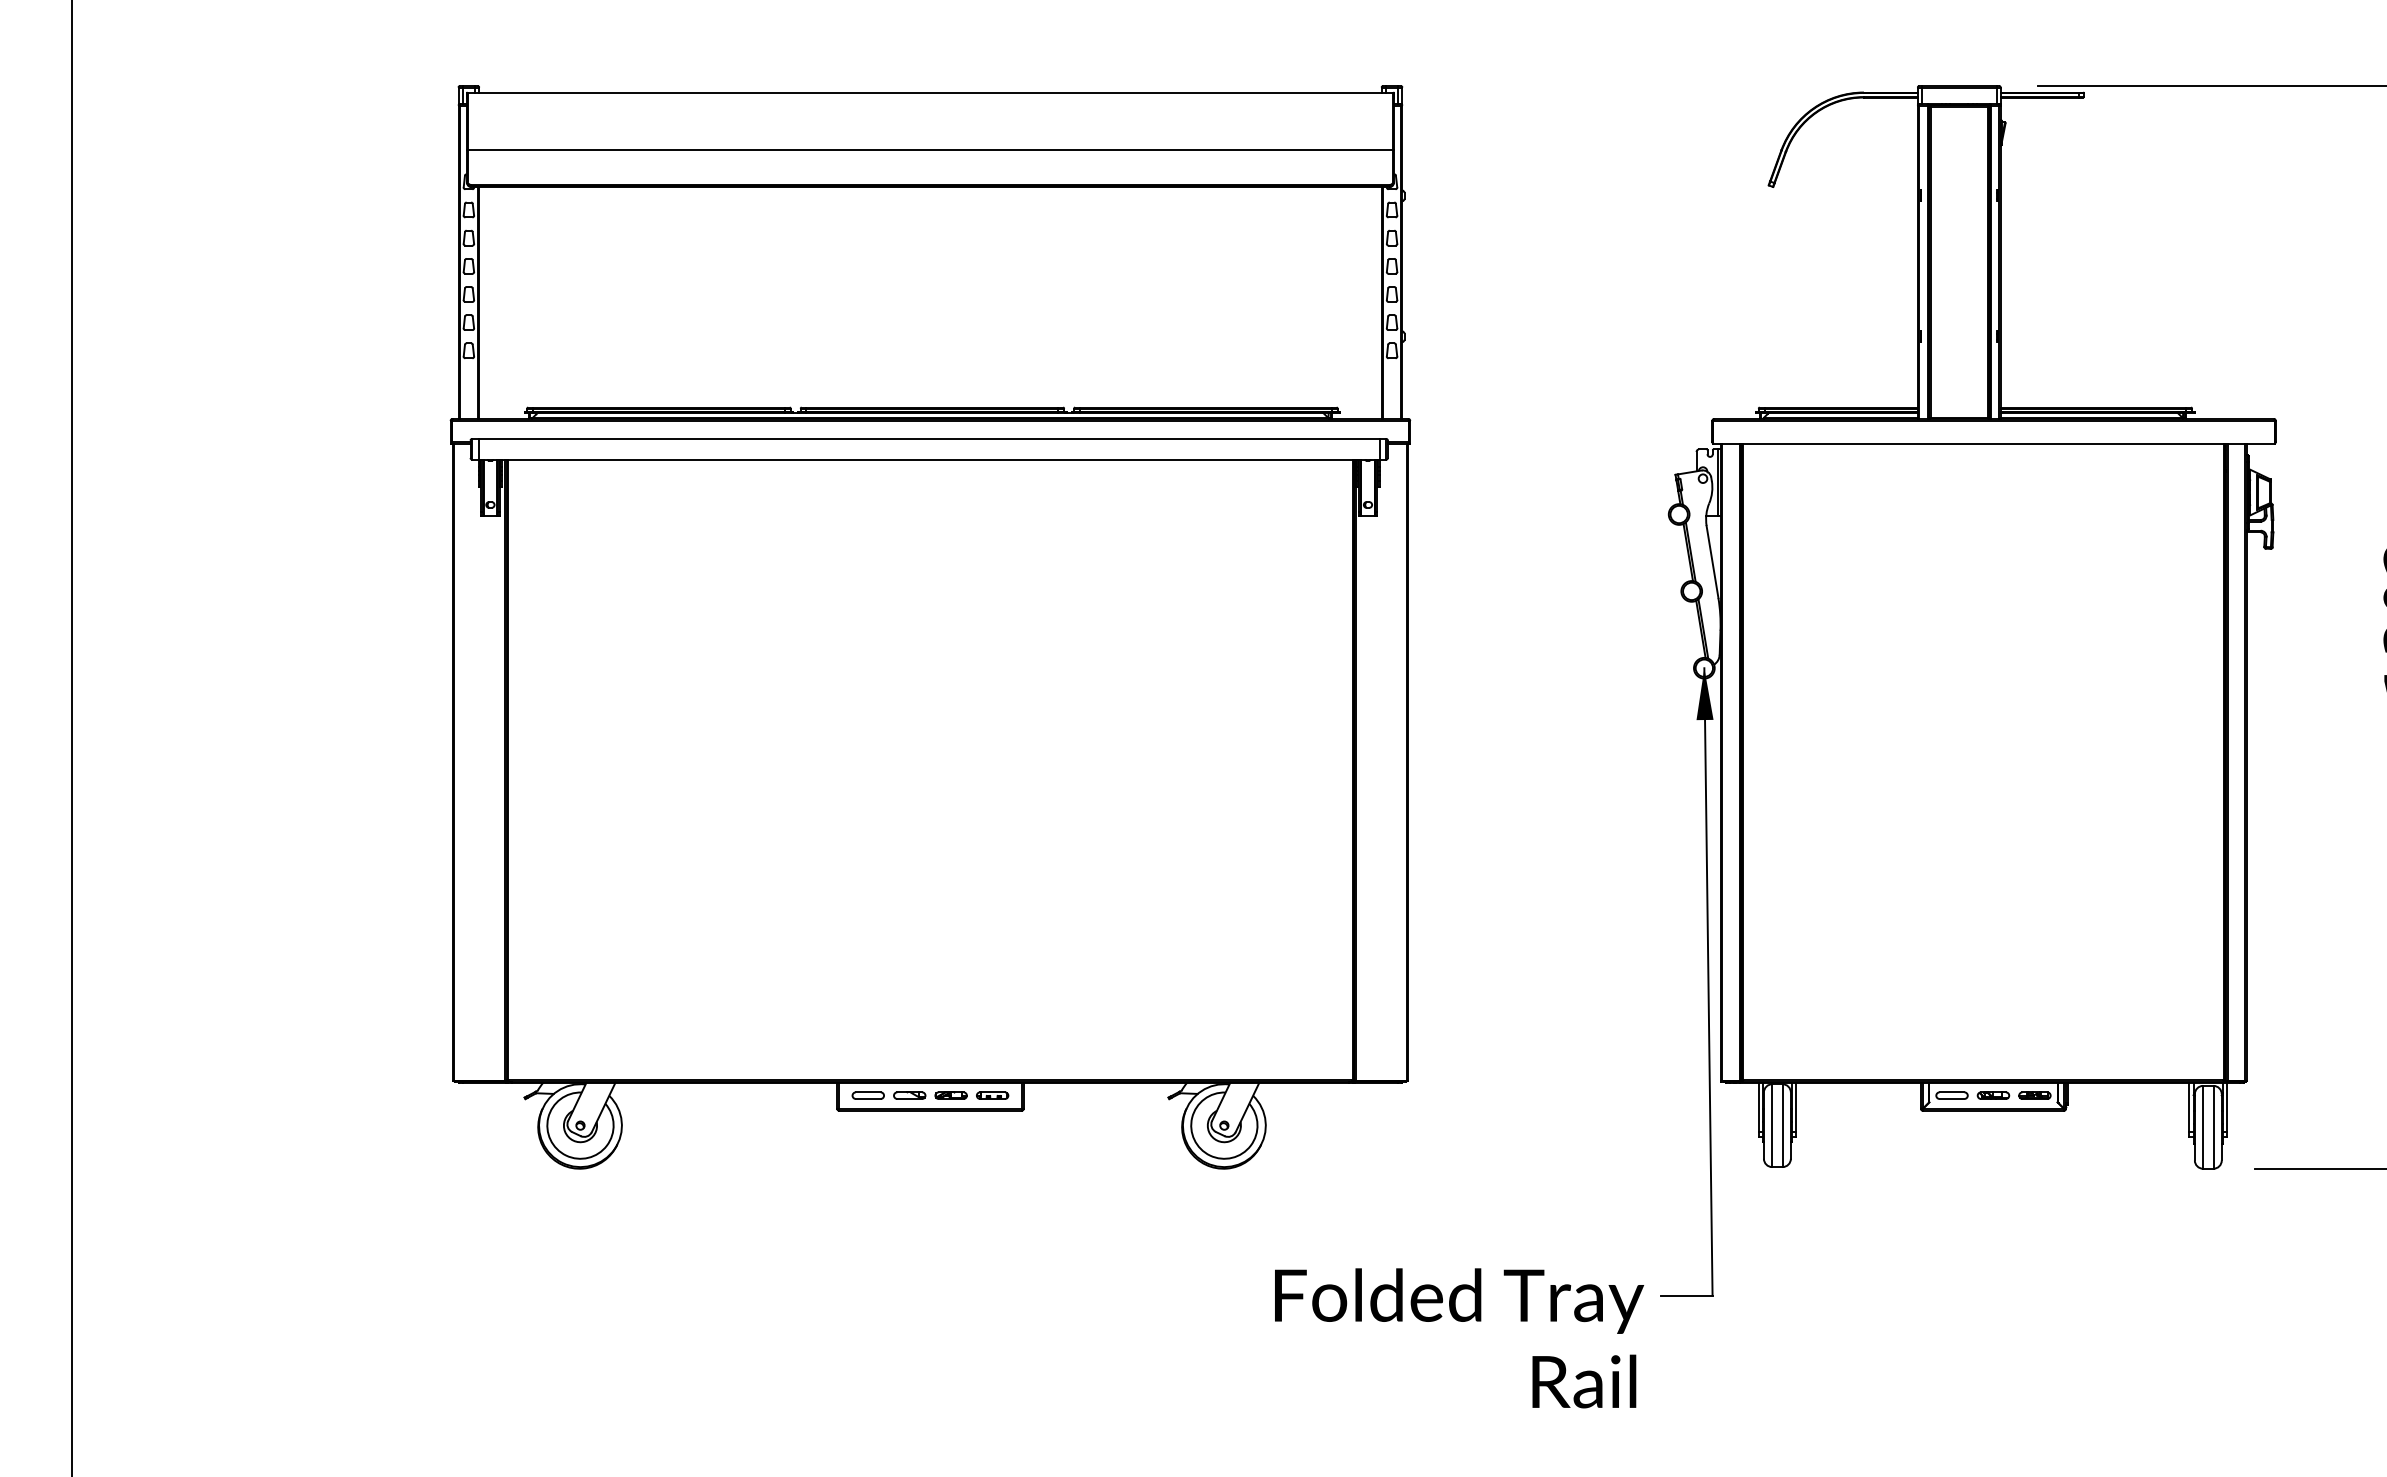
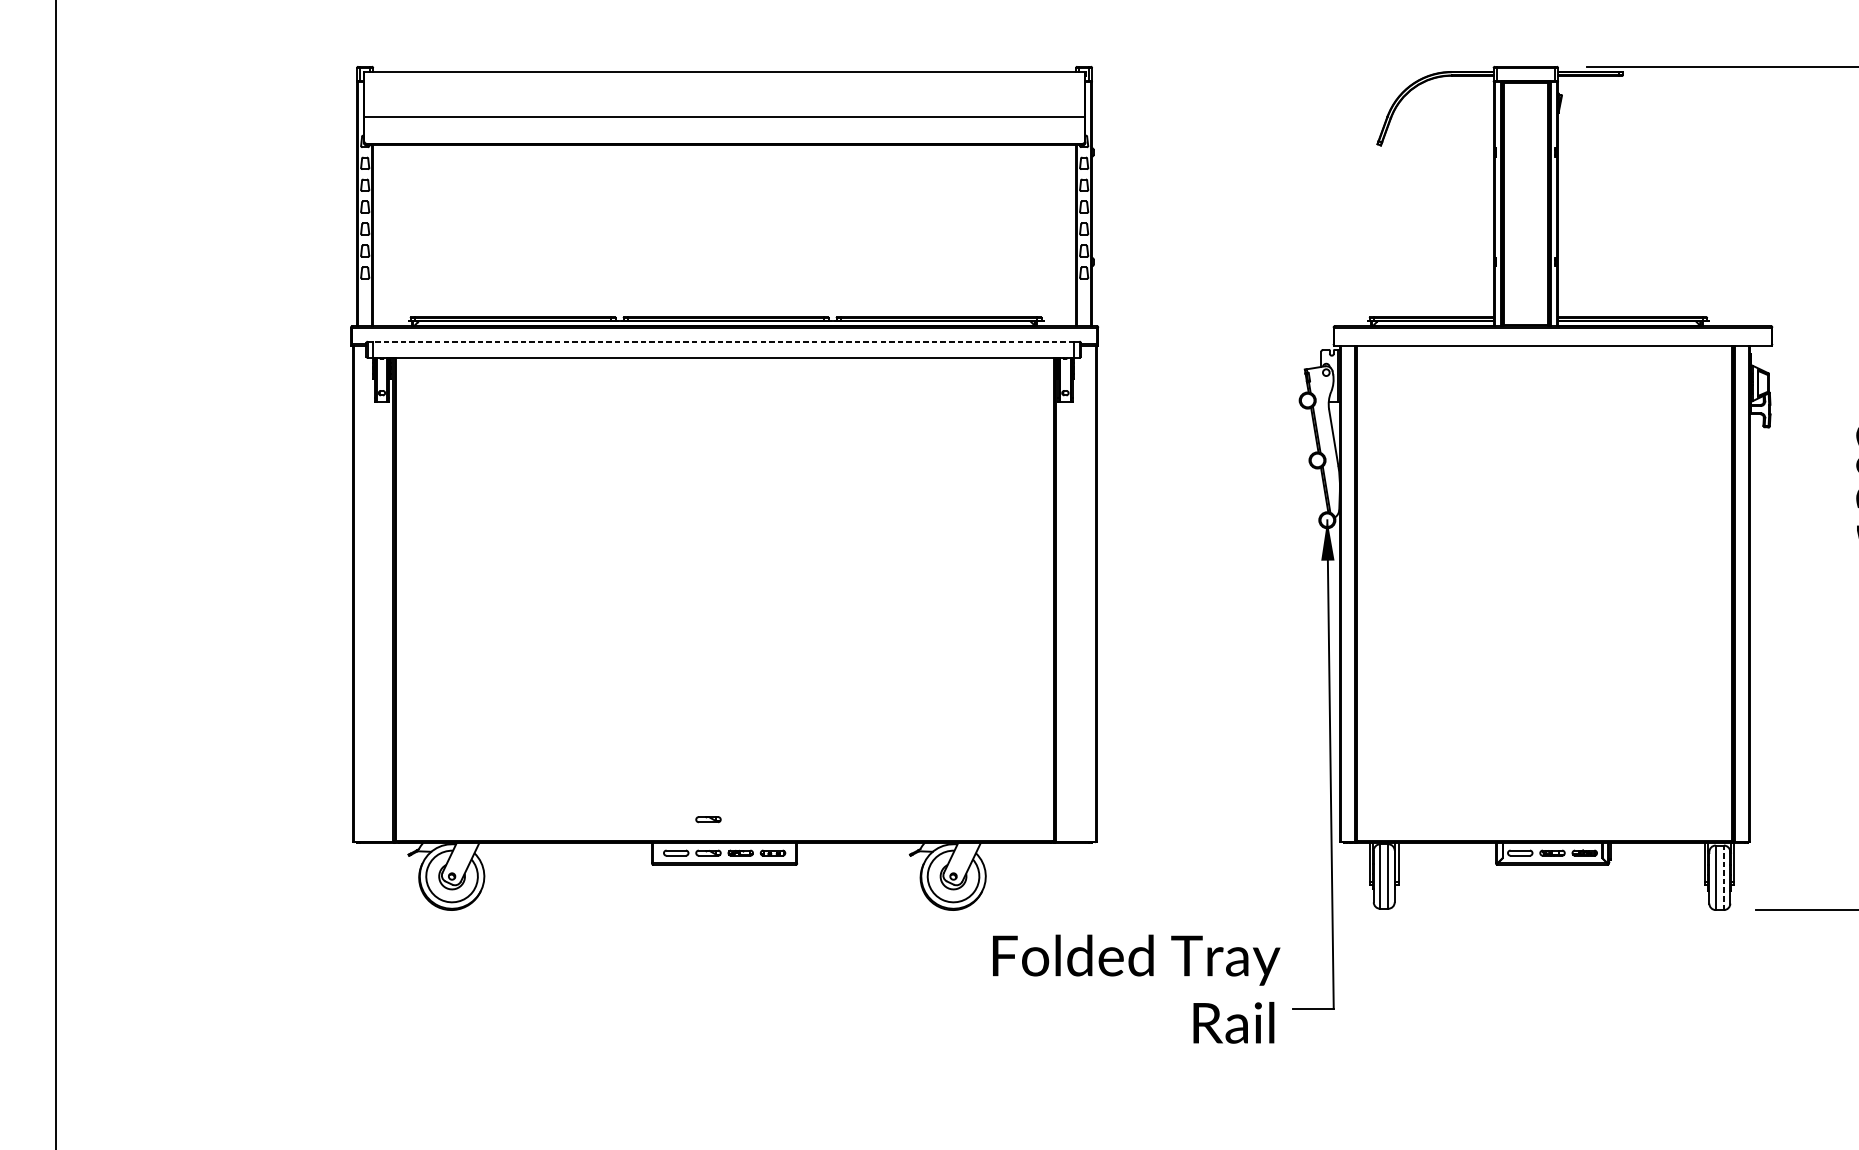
line: (928, 438) -> (723, 341), solid -> dashed
part: (909, 1052) -> (708, 819), added
line: (2213, 1126) -> (1723, 877), solid -> dashed
text: (1459, 1338) -> (1136, 989), moved

